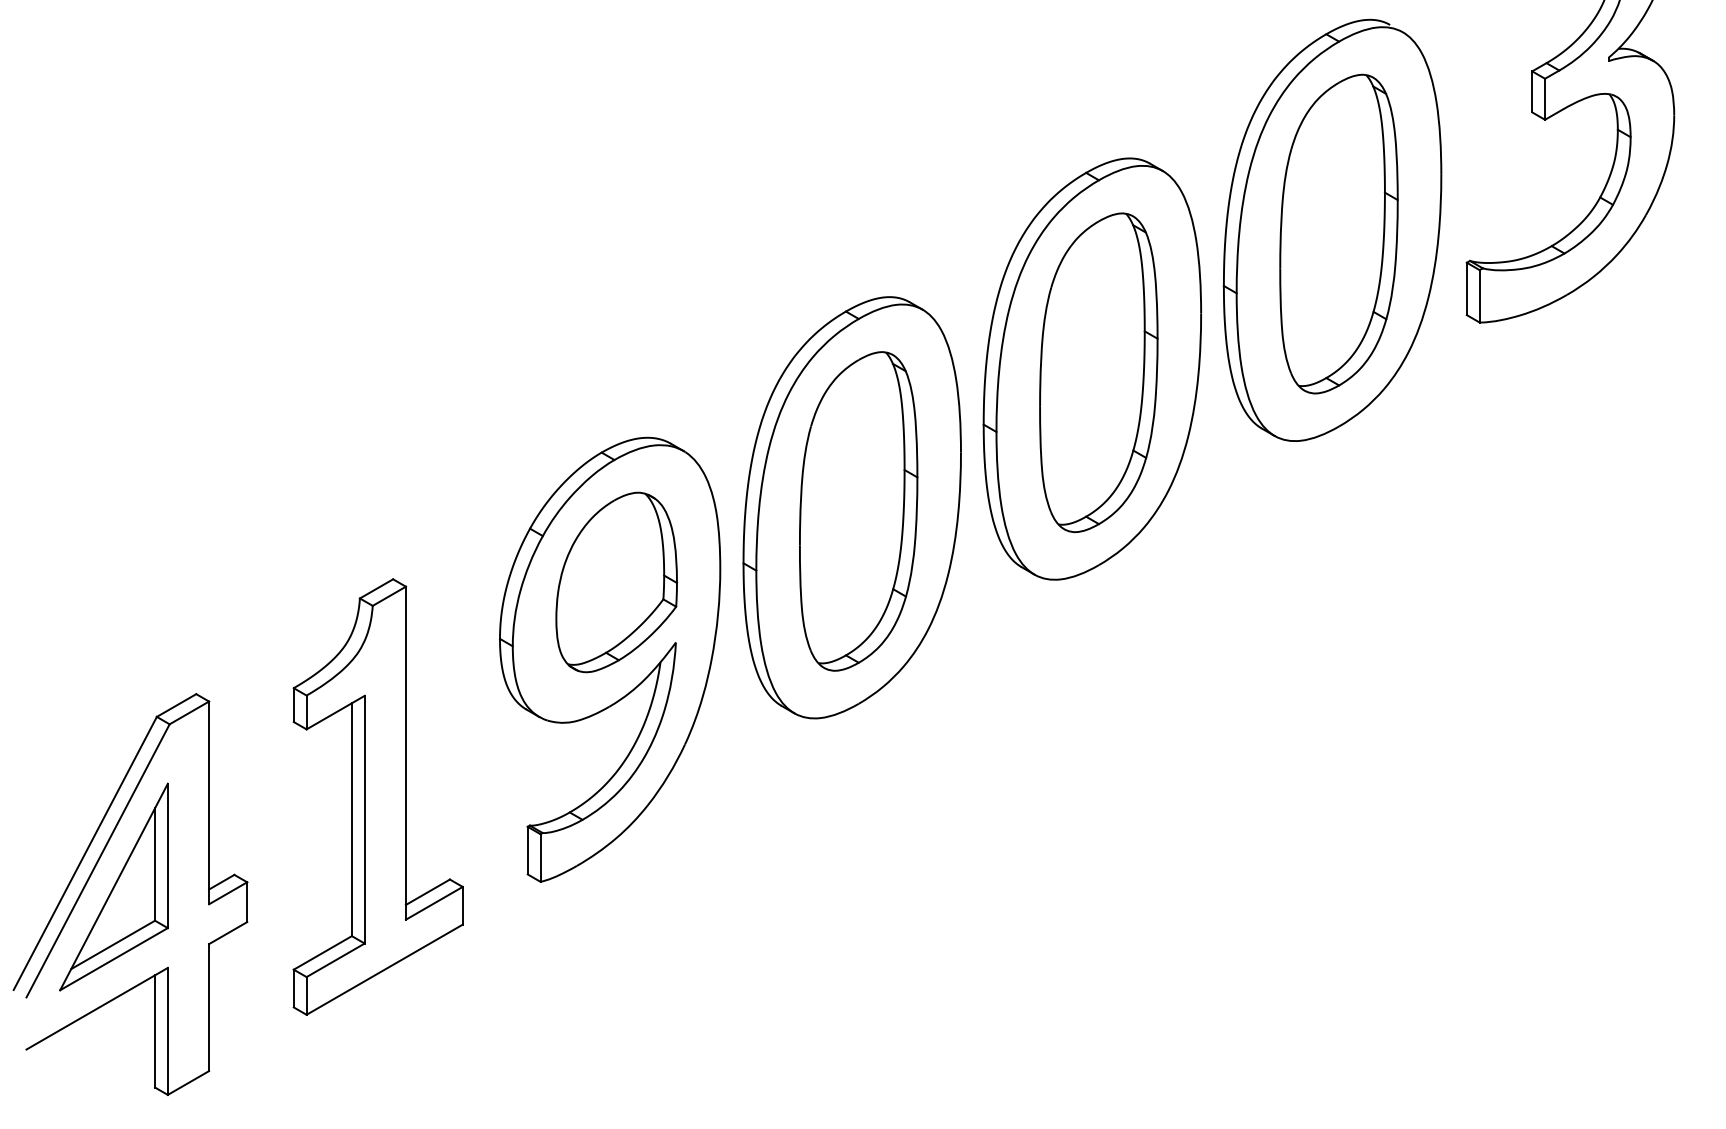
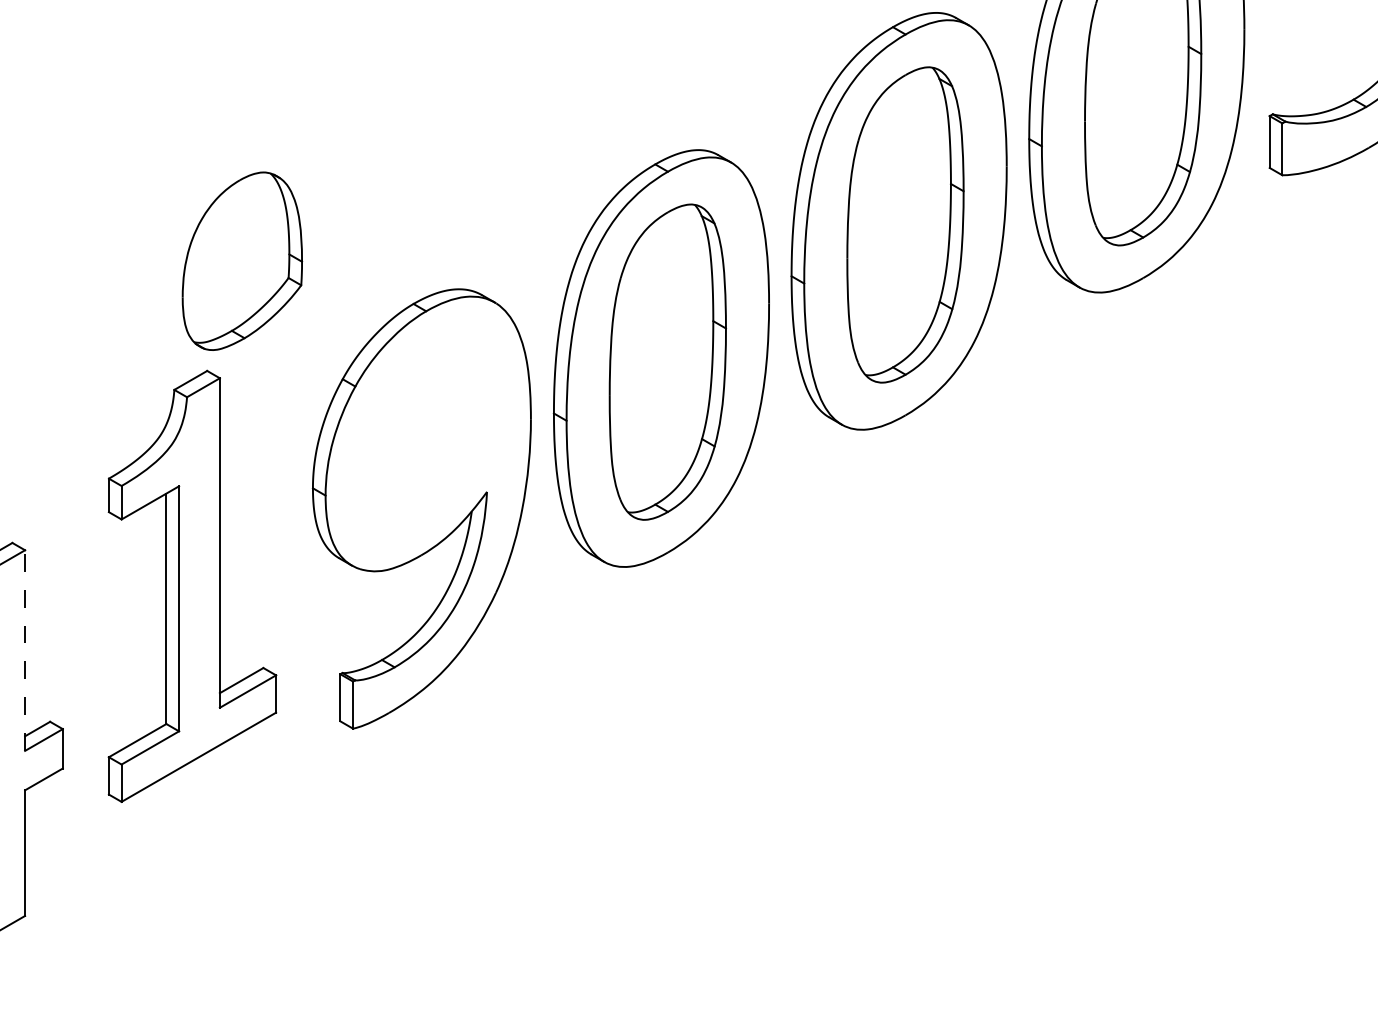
part: (616, 582) -> (242, 261), moved
part: (377, 796) -> (191, 585), moved
line: (209, 802) -> (25, 650), solid -> dashed

